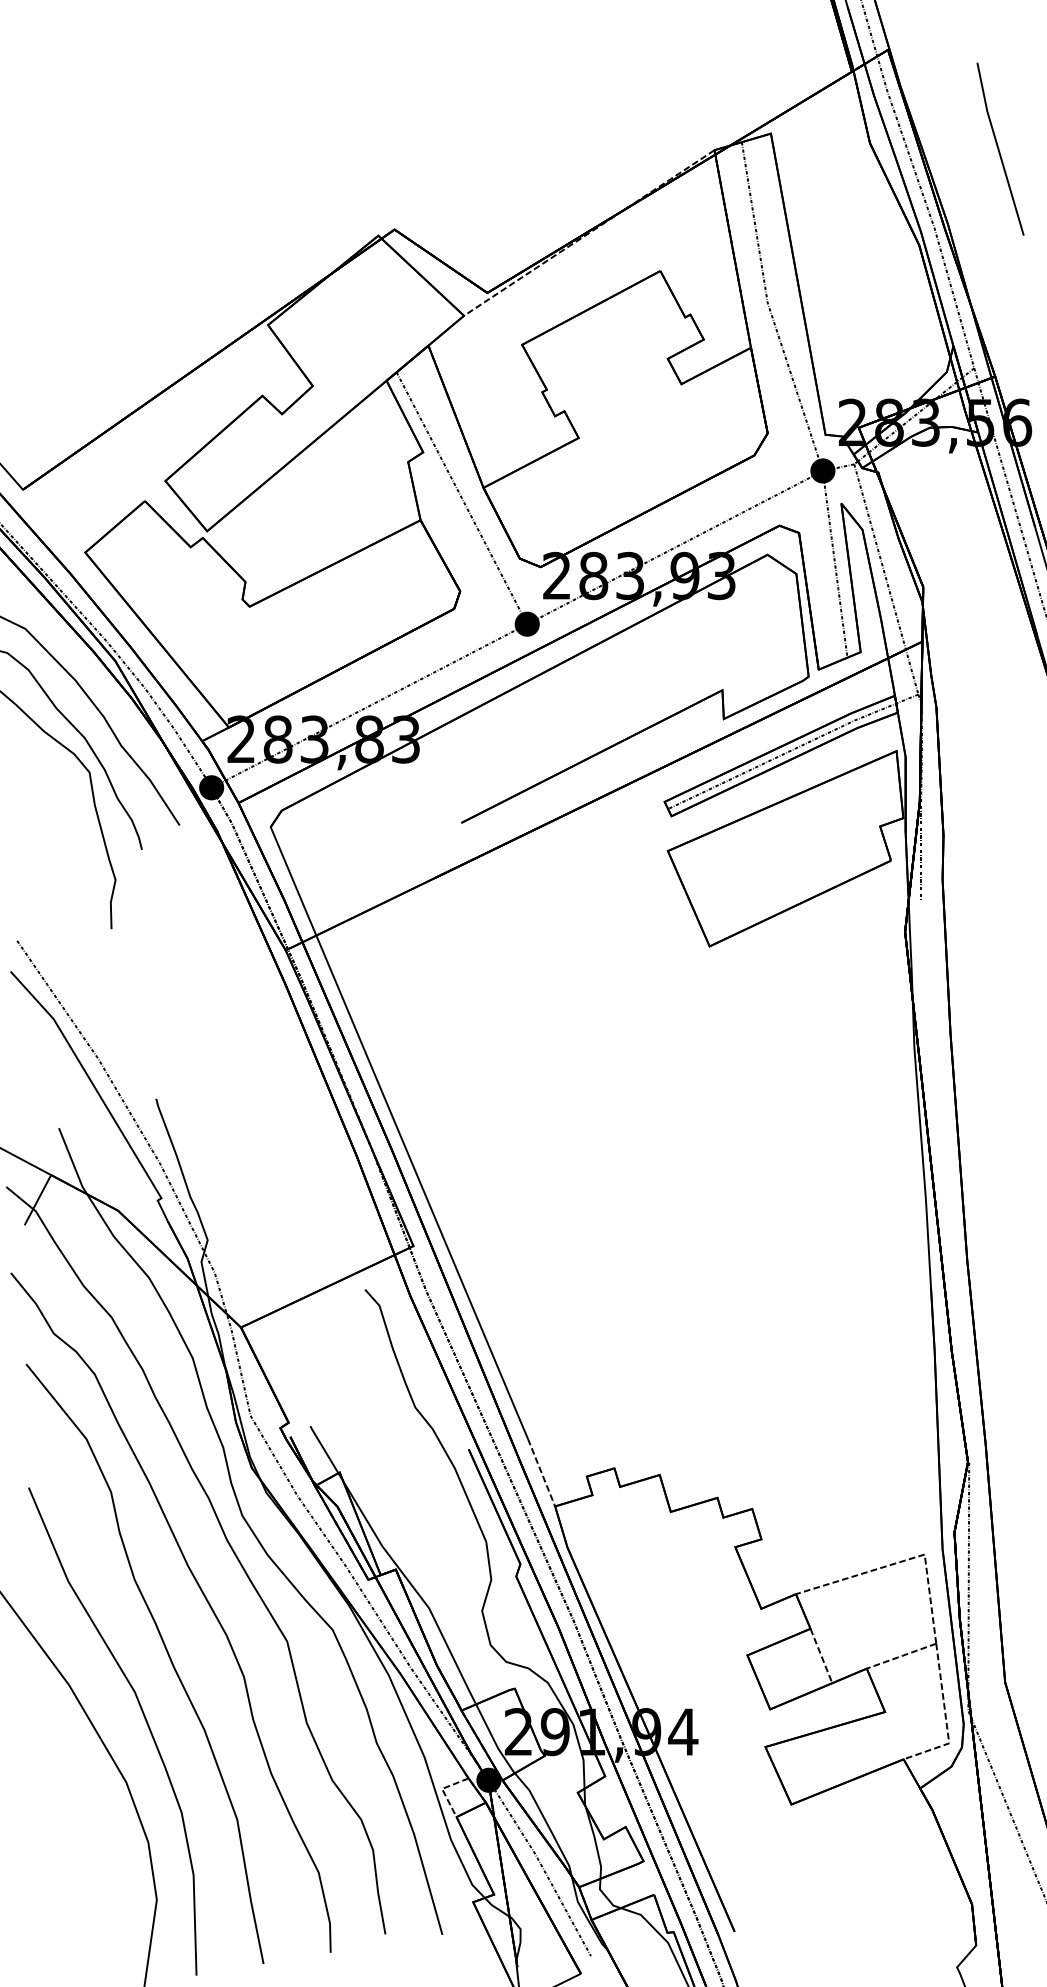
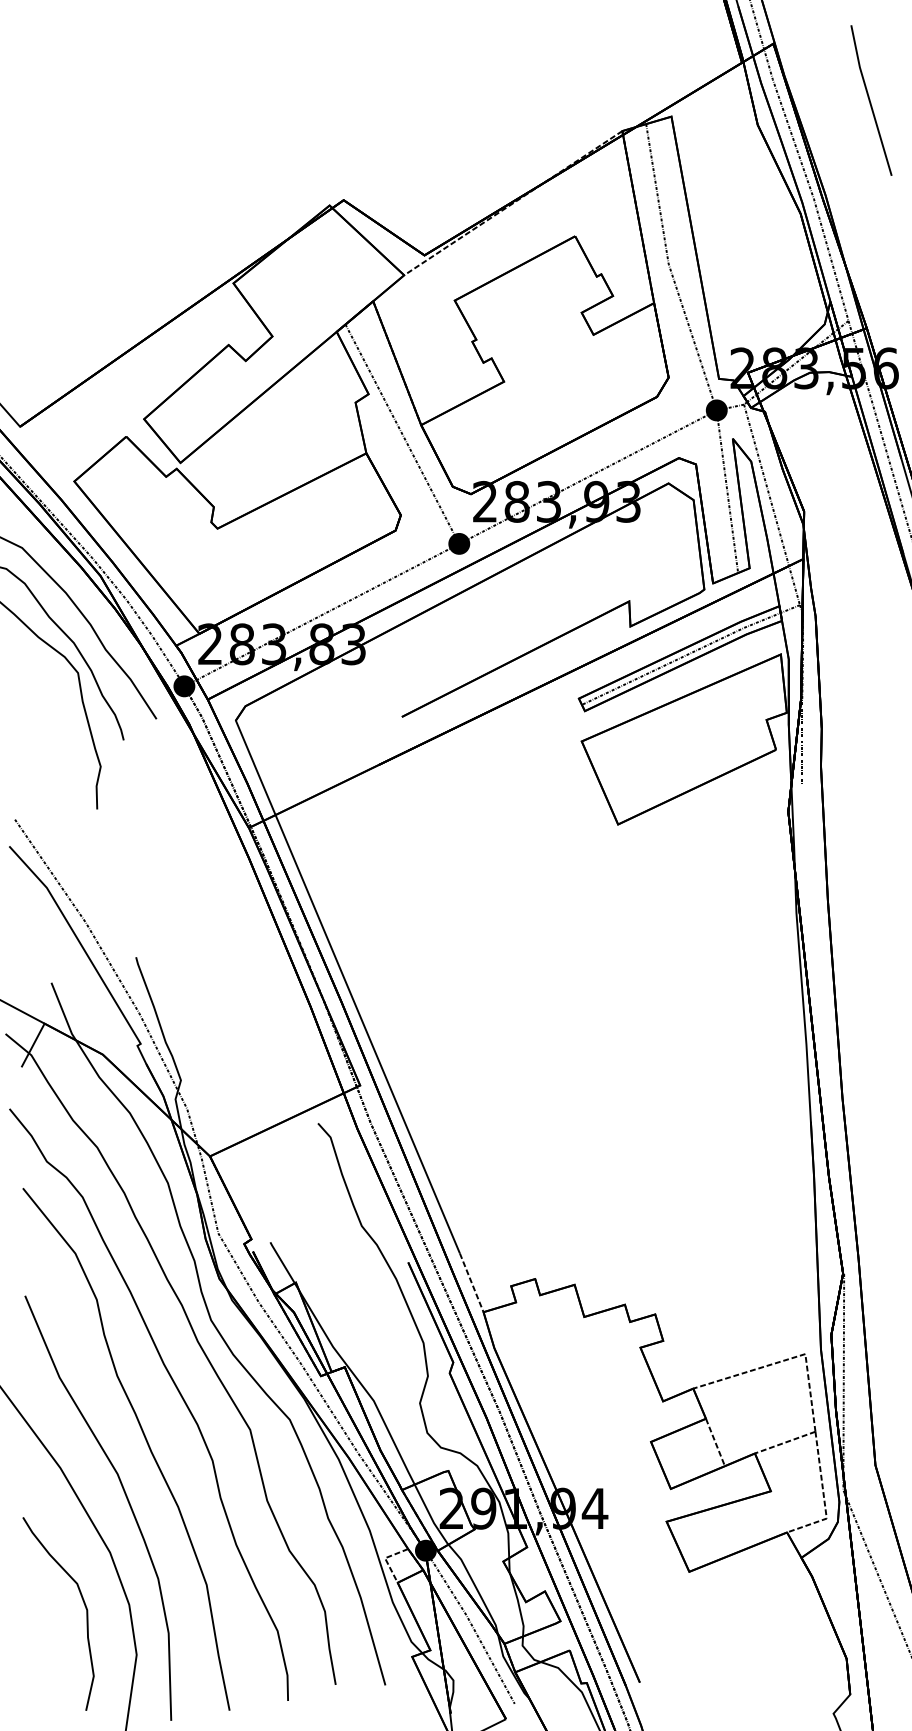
line: (999, 148) -> (870, 99), moved
curve: (96, 1842) -> (84, 1604), added

